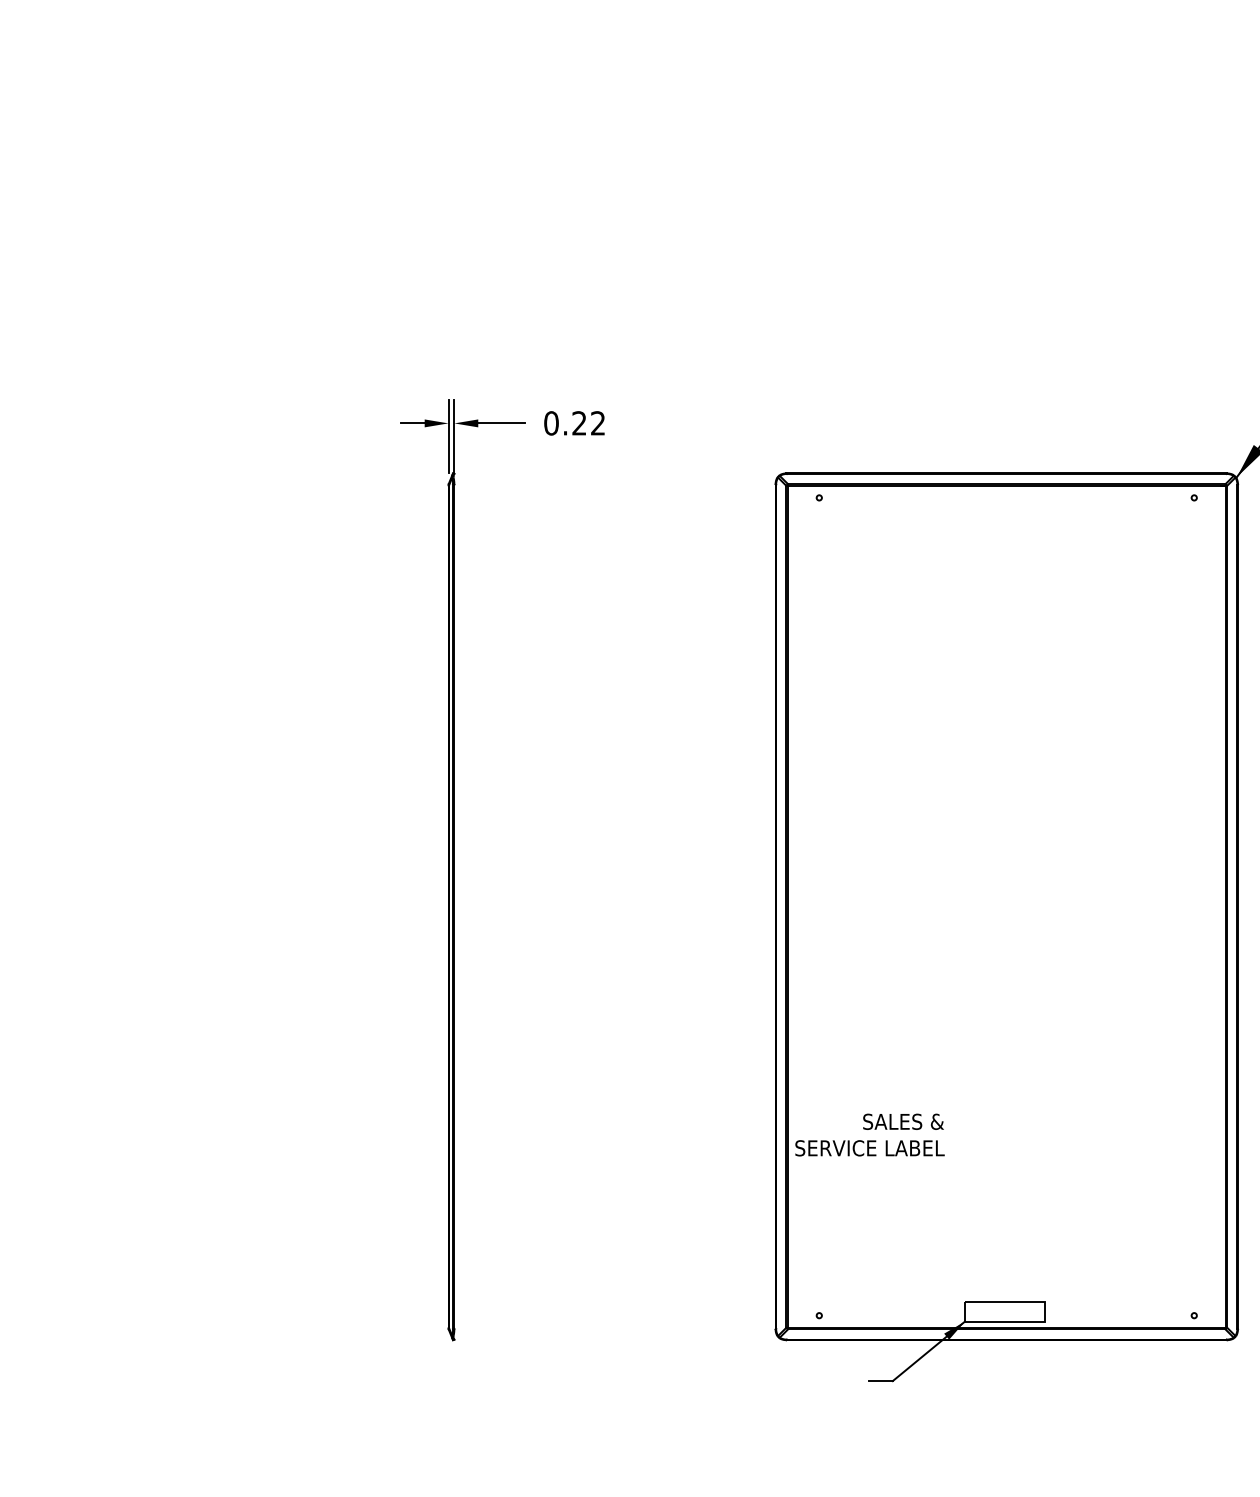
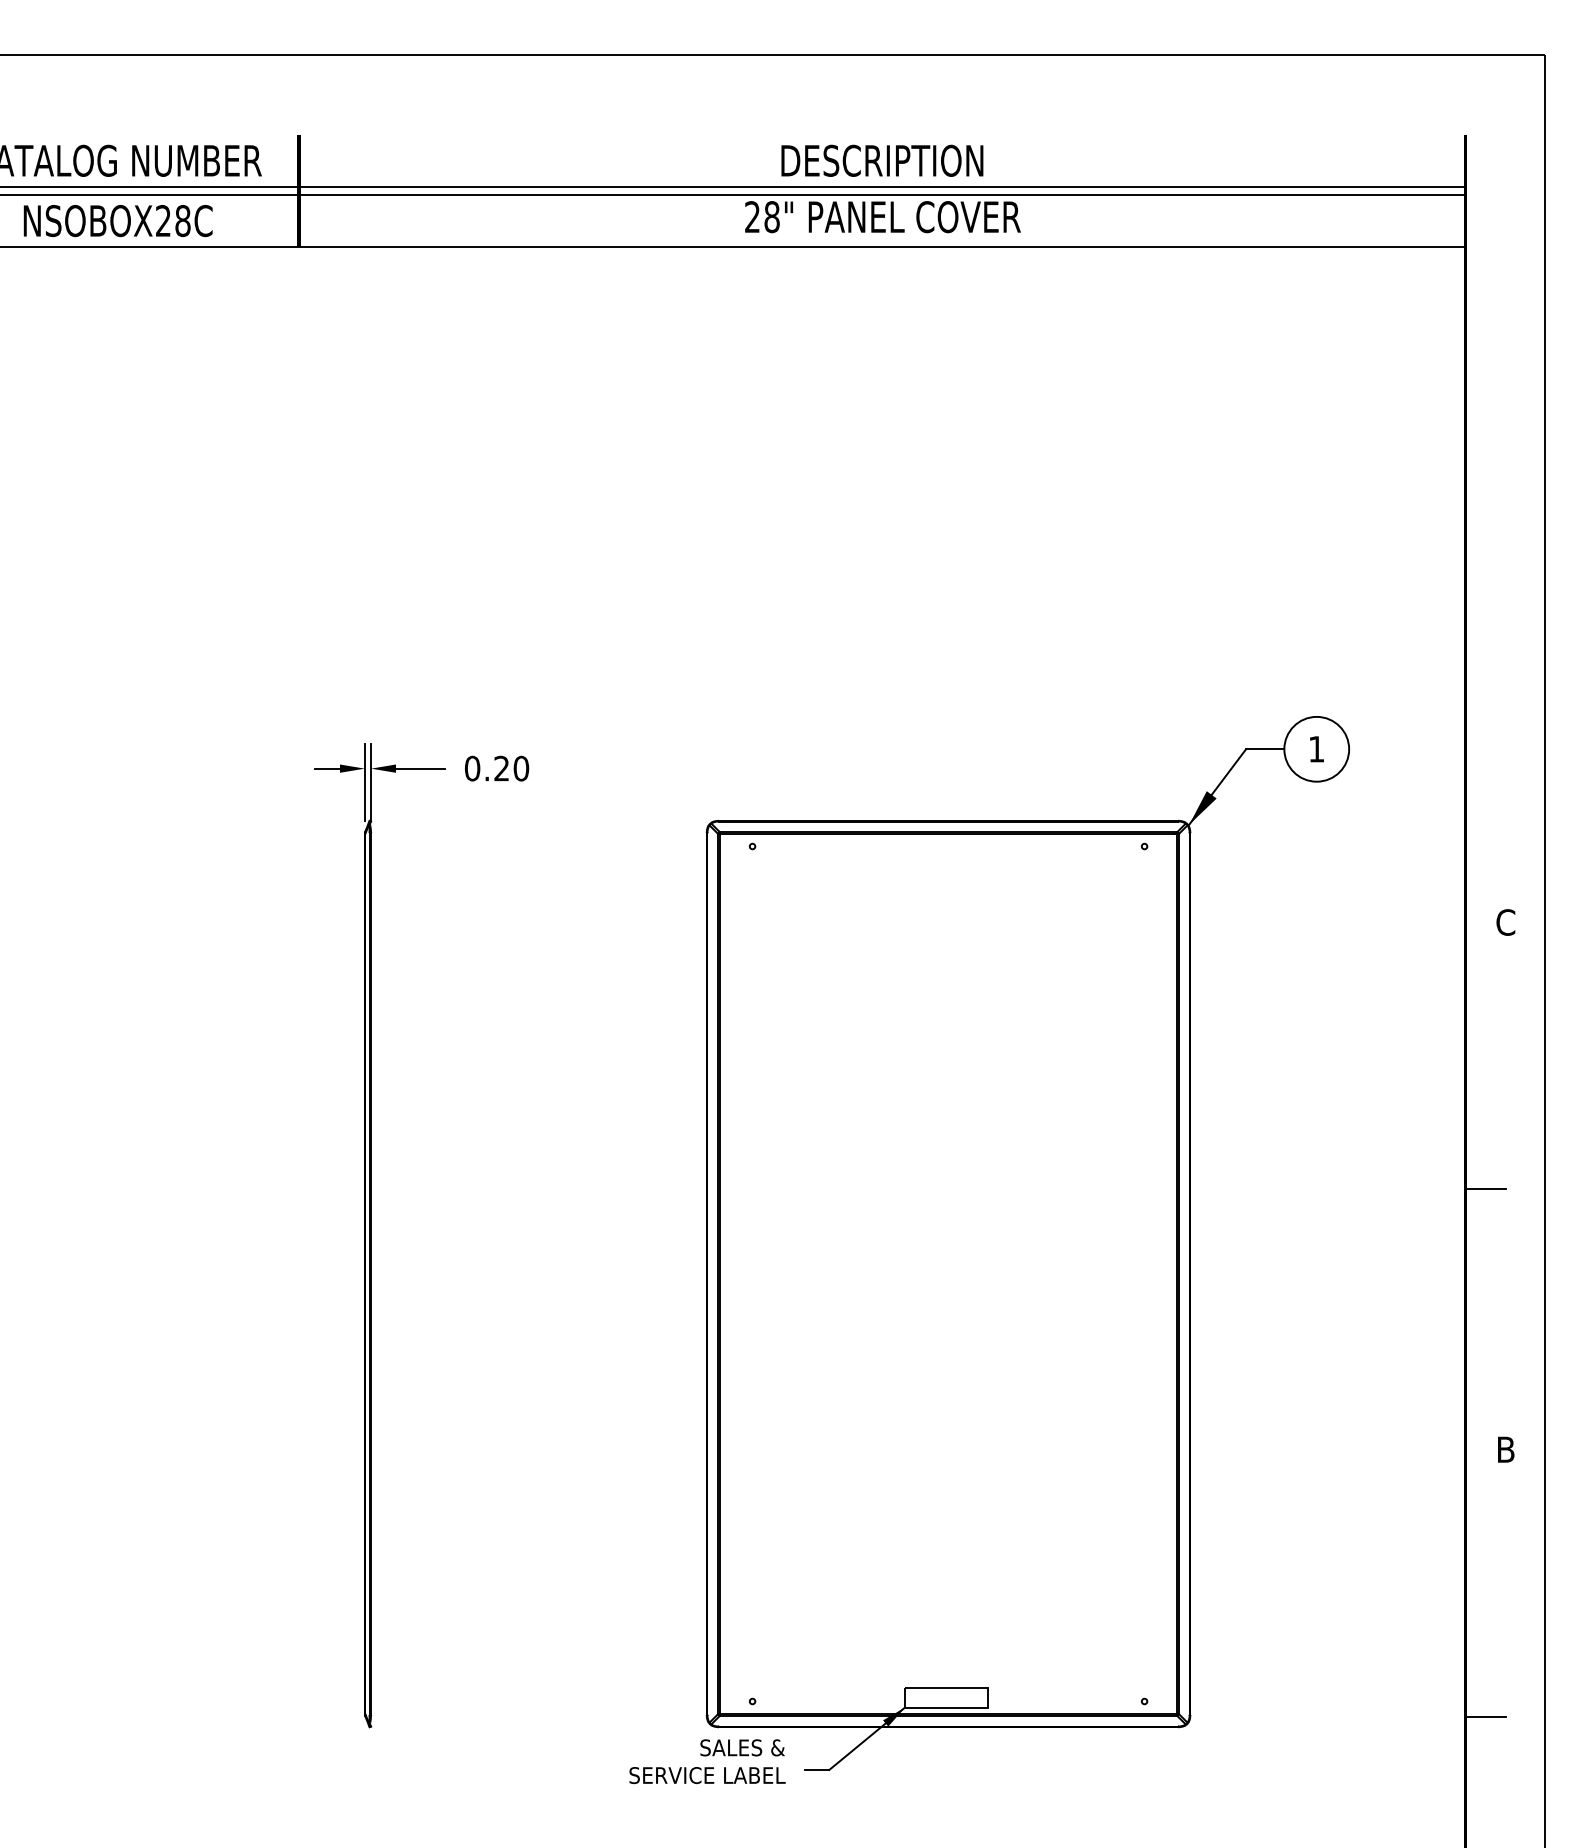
text: (598, 423) -> (521, 768), 0.22 -> 0.20
text: (869, 1134) -> (707, 1761), moved

